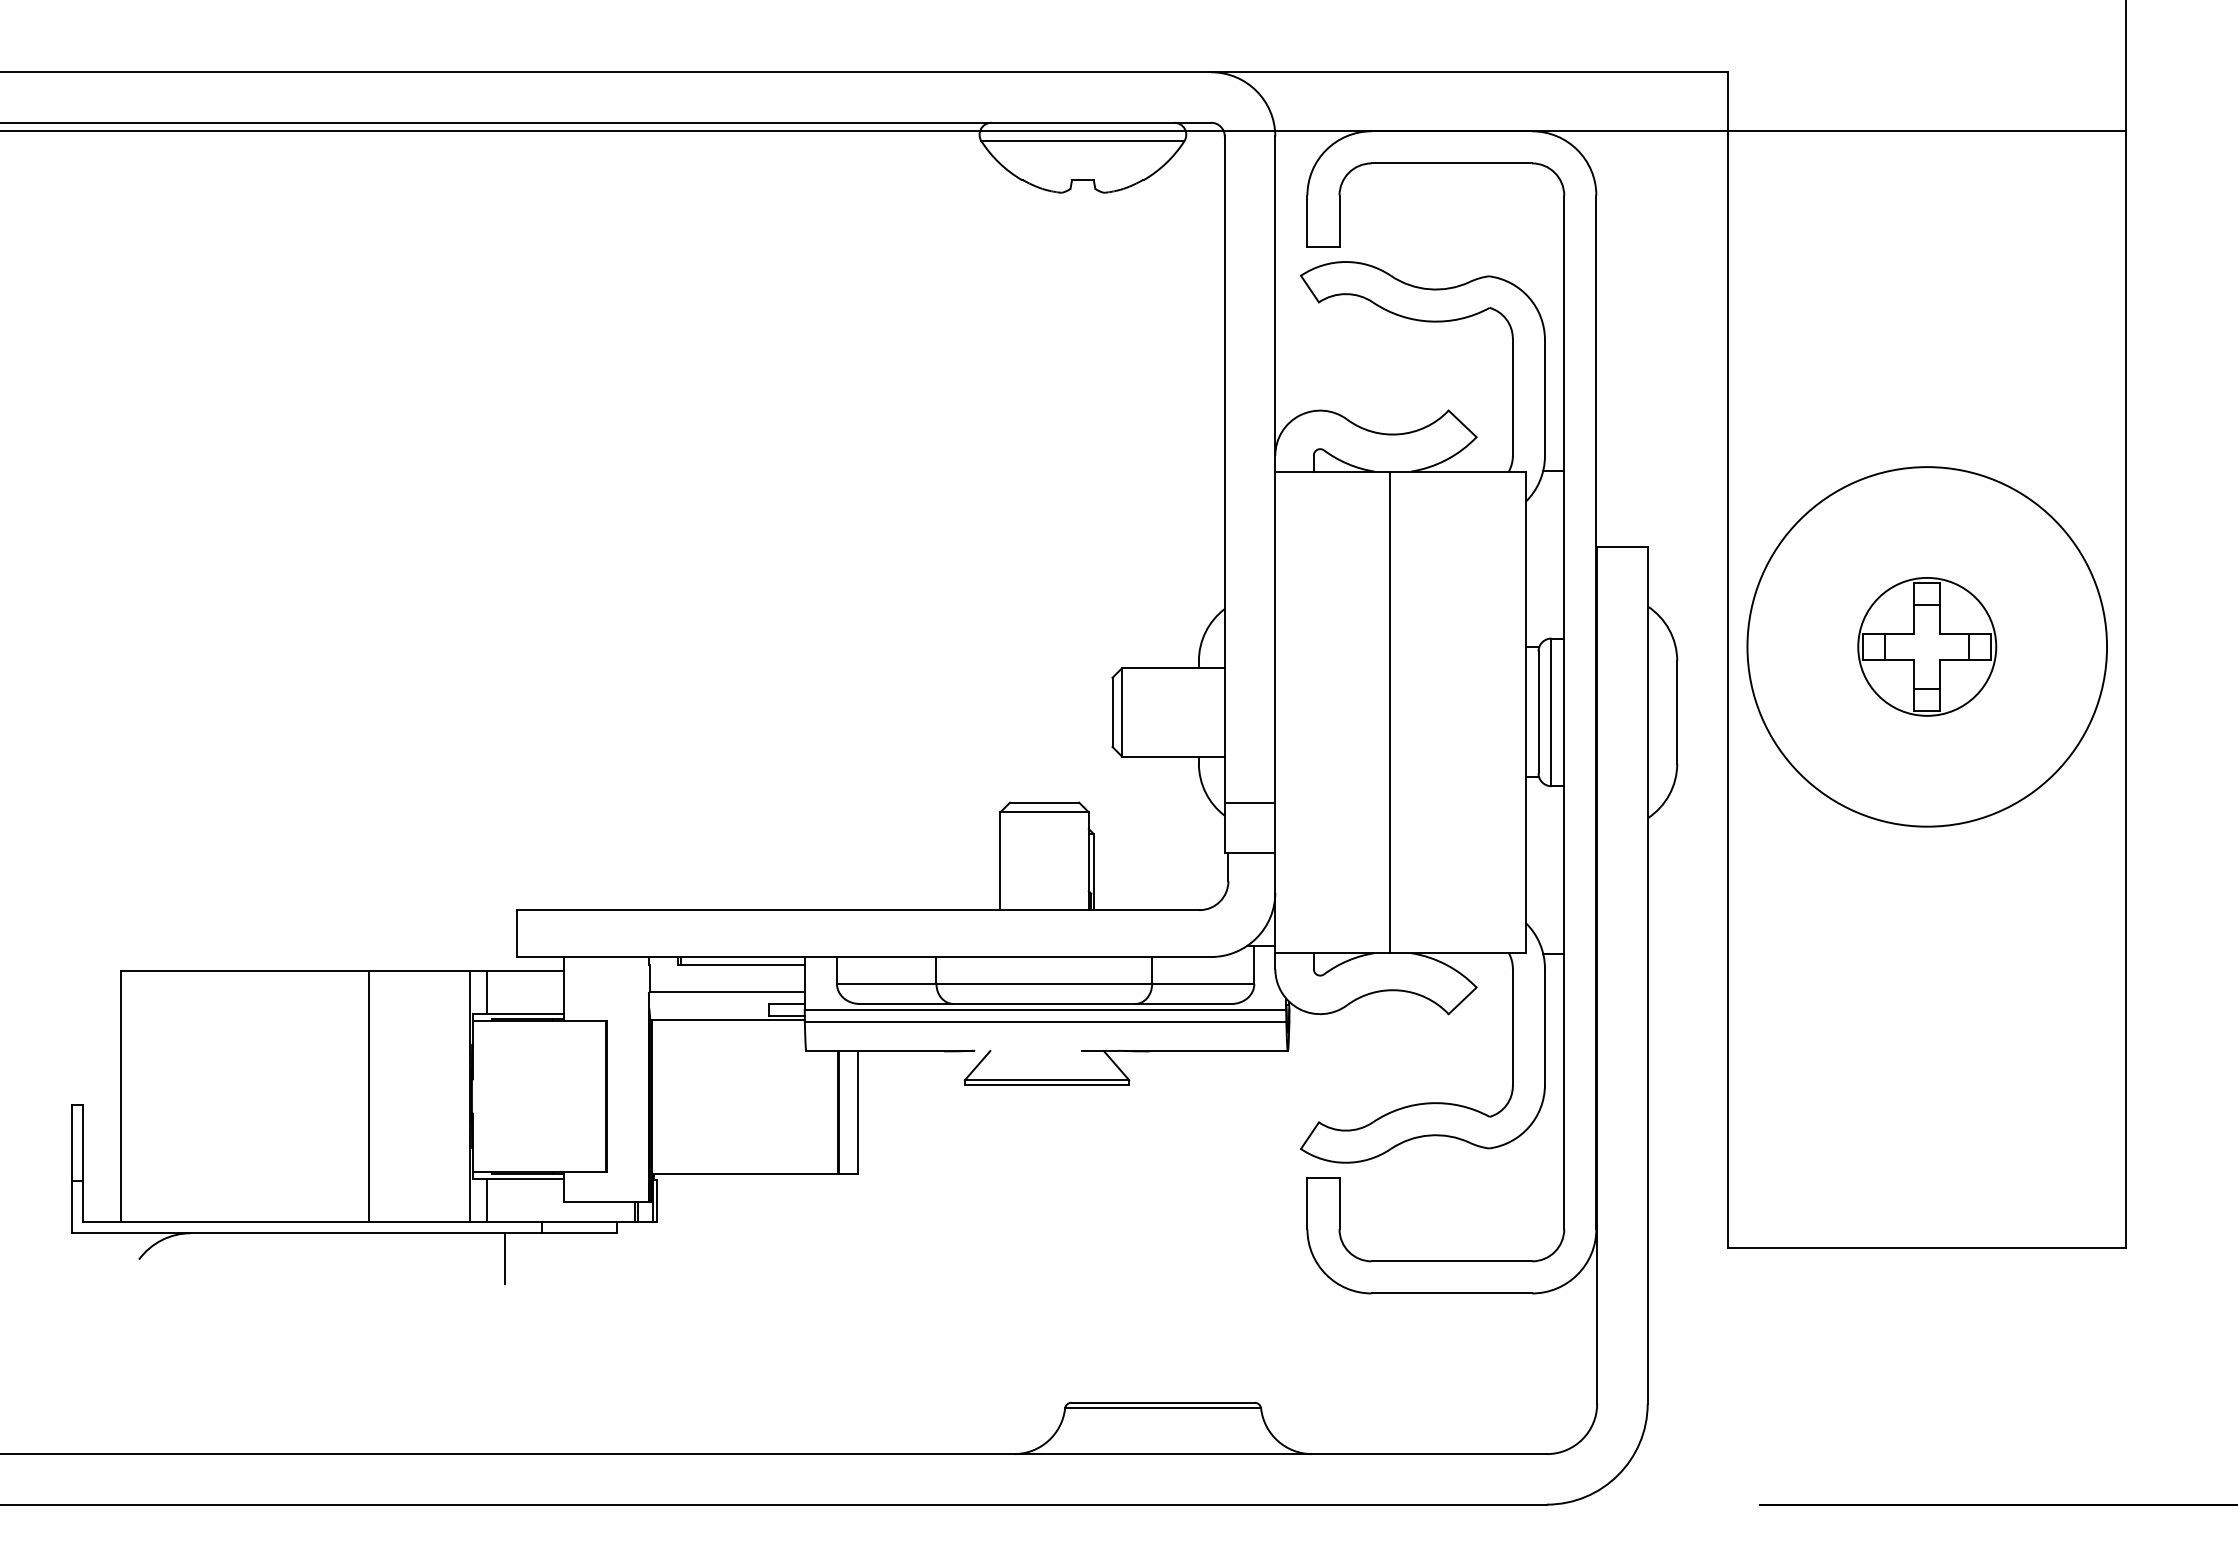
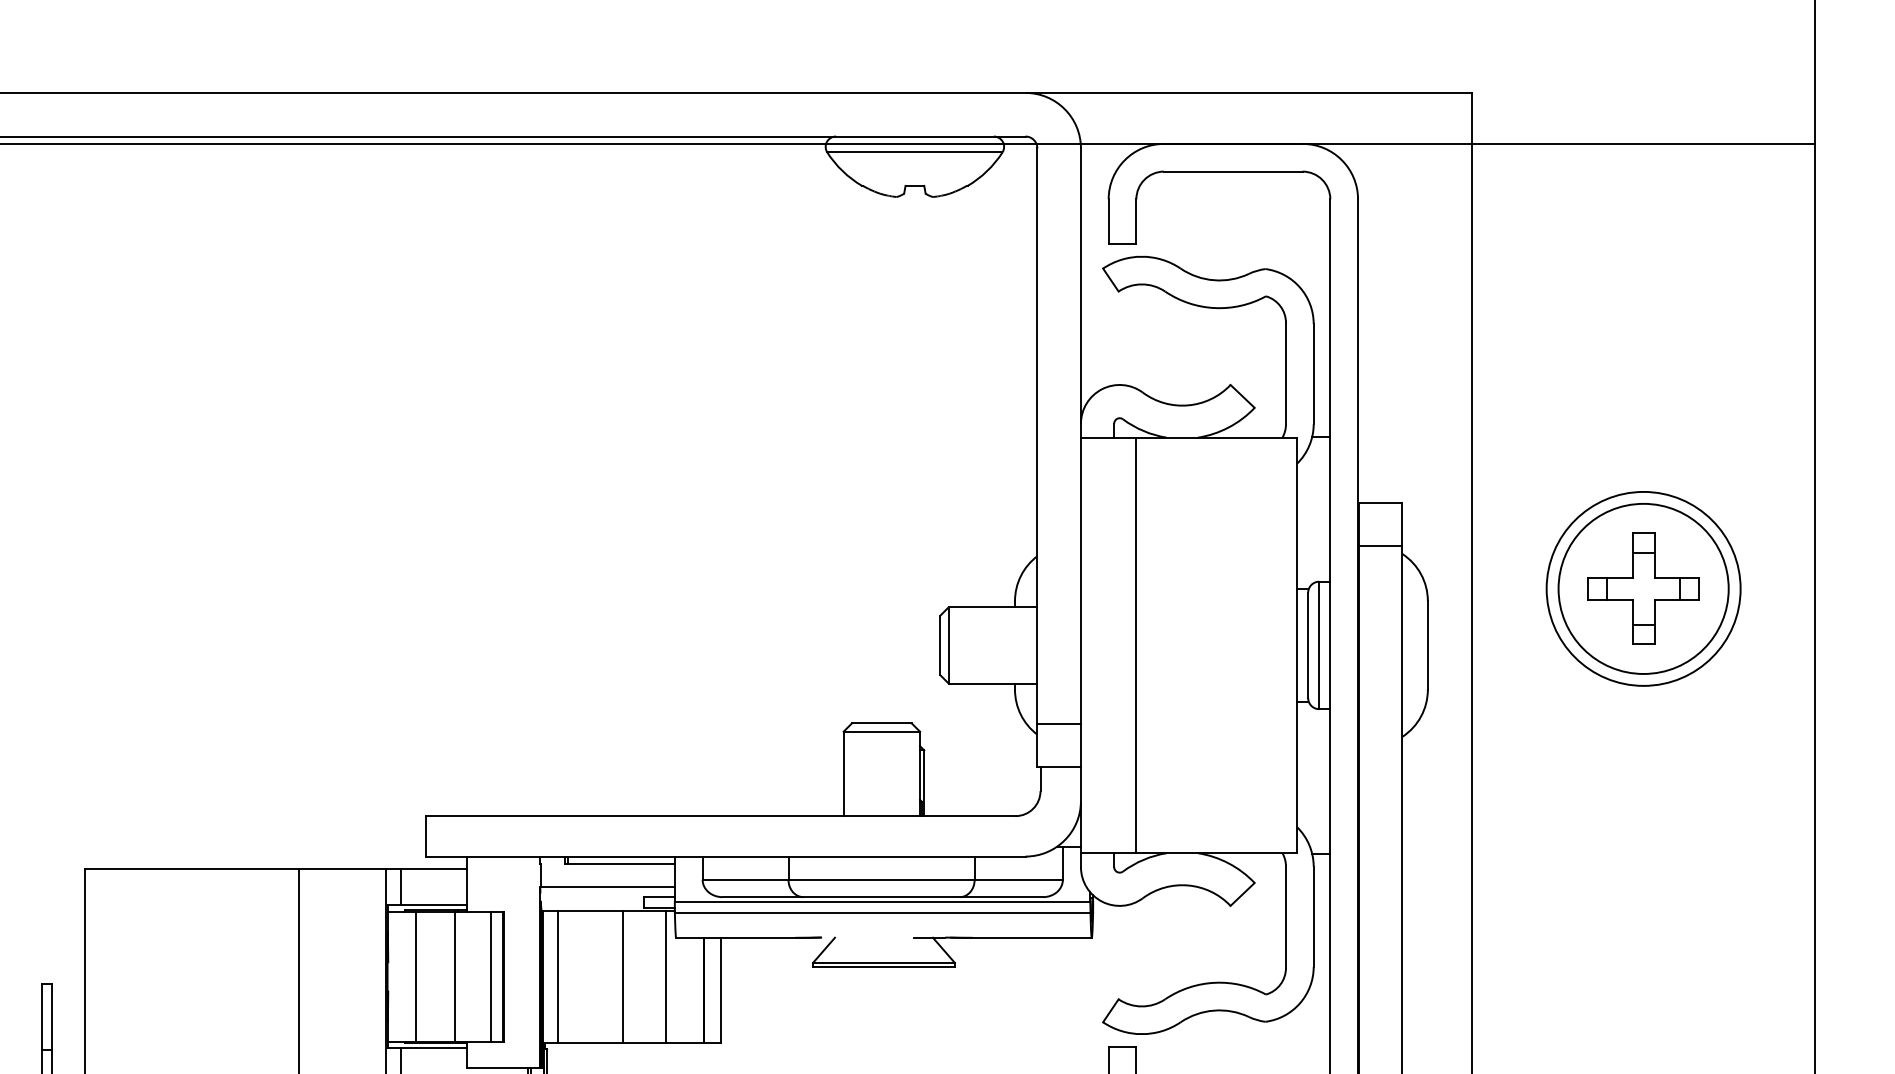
line: (1622, 597) -> (1380, 546), added
circle: (1926, 646) -> (1642, 588), size x0.62
circle: (1926, 646) -> (1642, 588), size x1.43
line: (1389, 712) -> (1136, 645), moved
line: (504, 1096) -> (415, 976), added
line: (549, 1096) -> (454, 976), added
line: (592, 1096) -> (491, 976), added
line: (669, 1096) -> (558, 976), added
line: (744, 1096) -> (622, 976), added
line: (794, 1096) -> (665, 976), added

